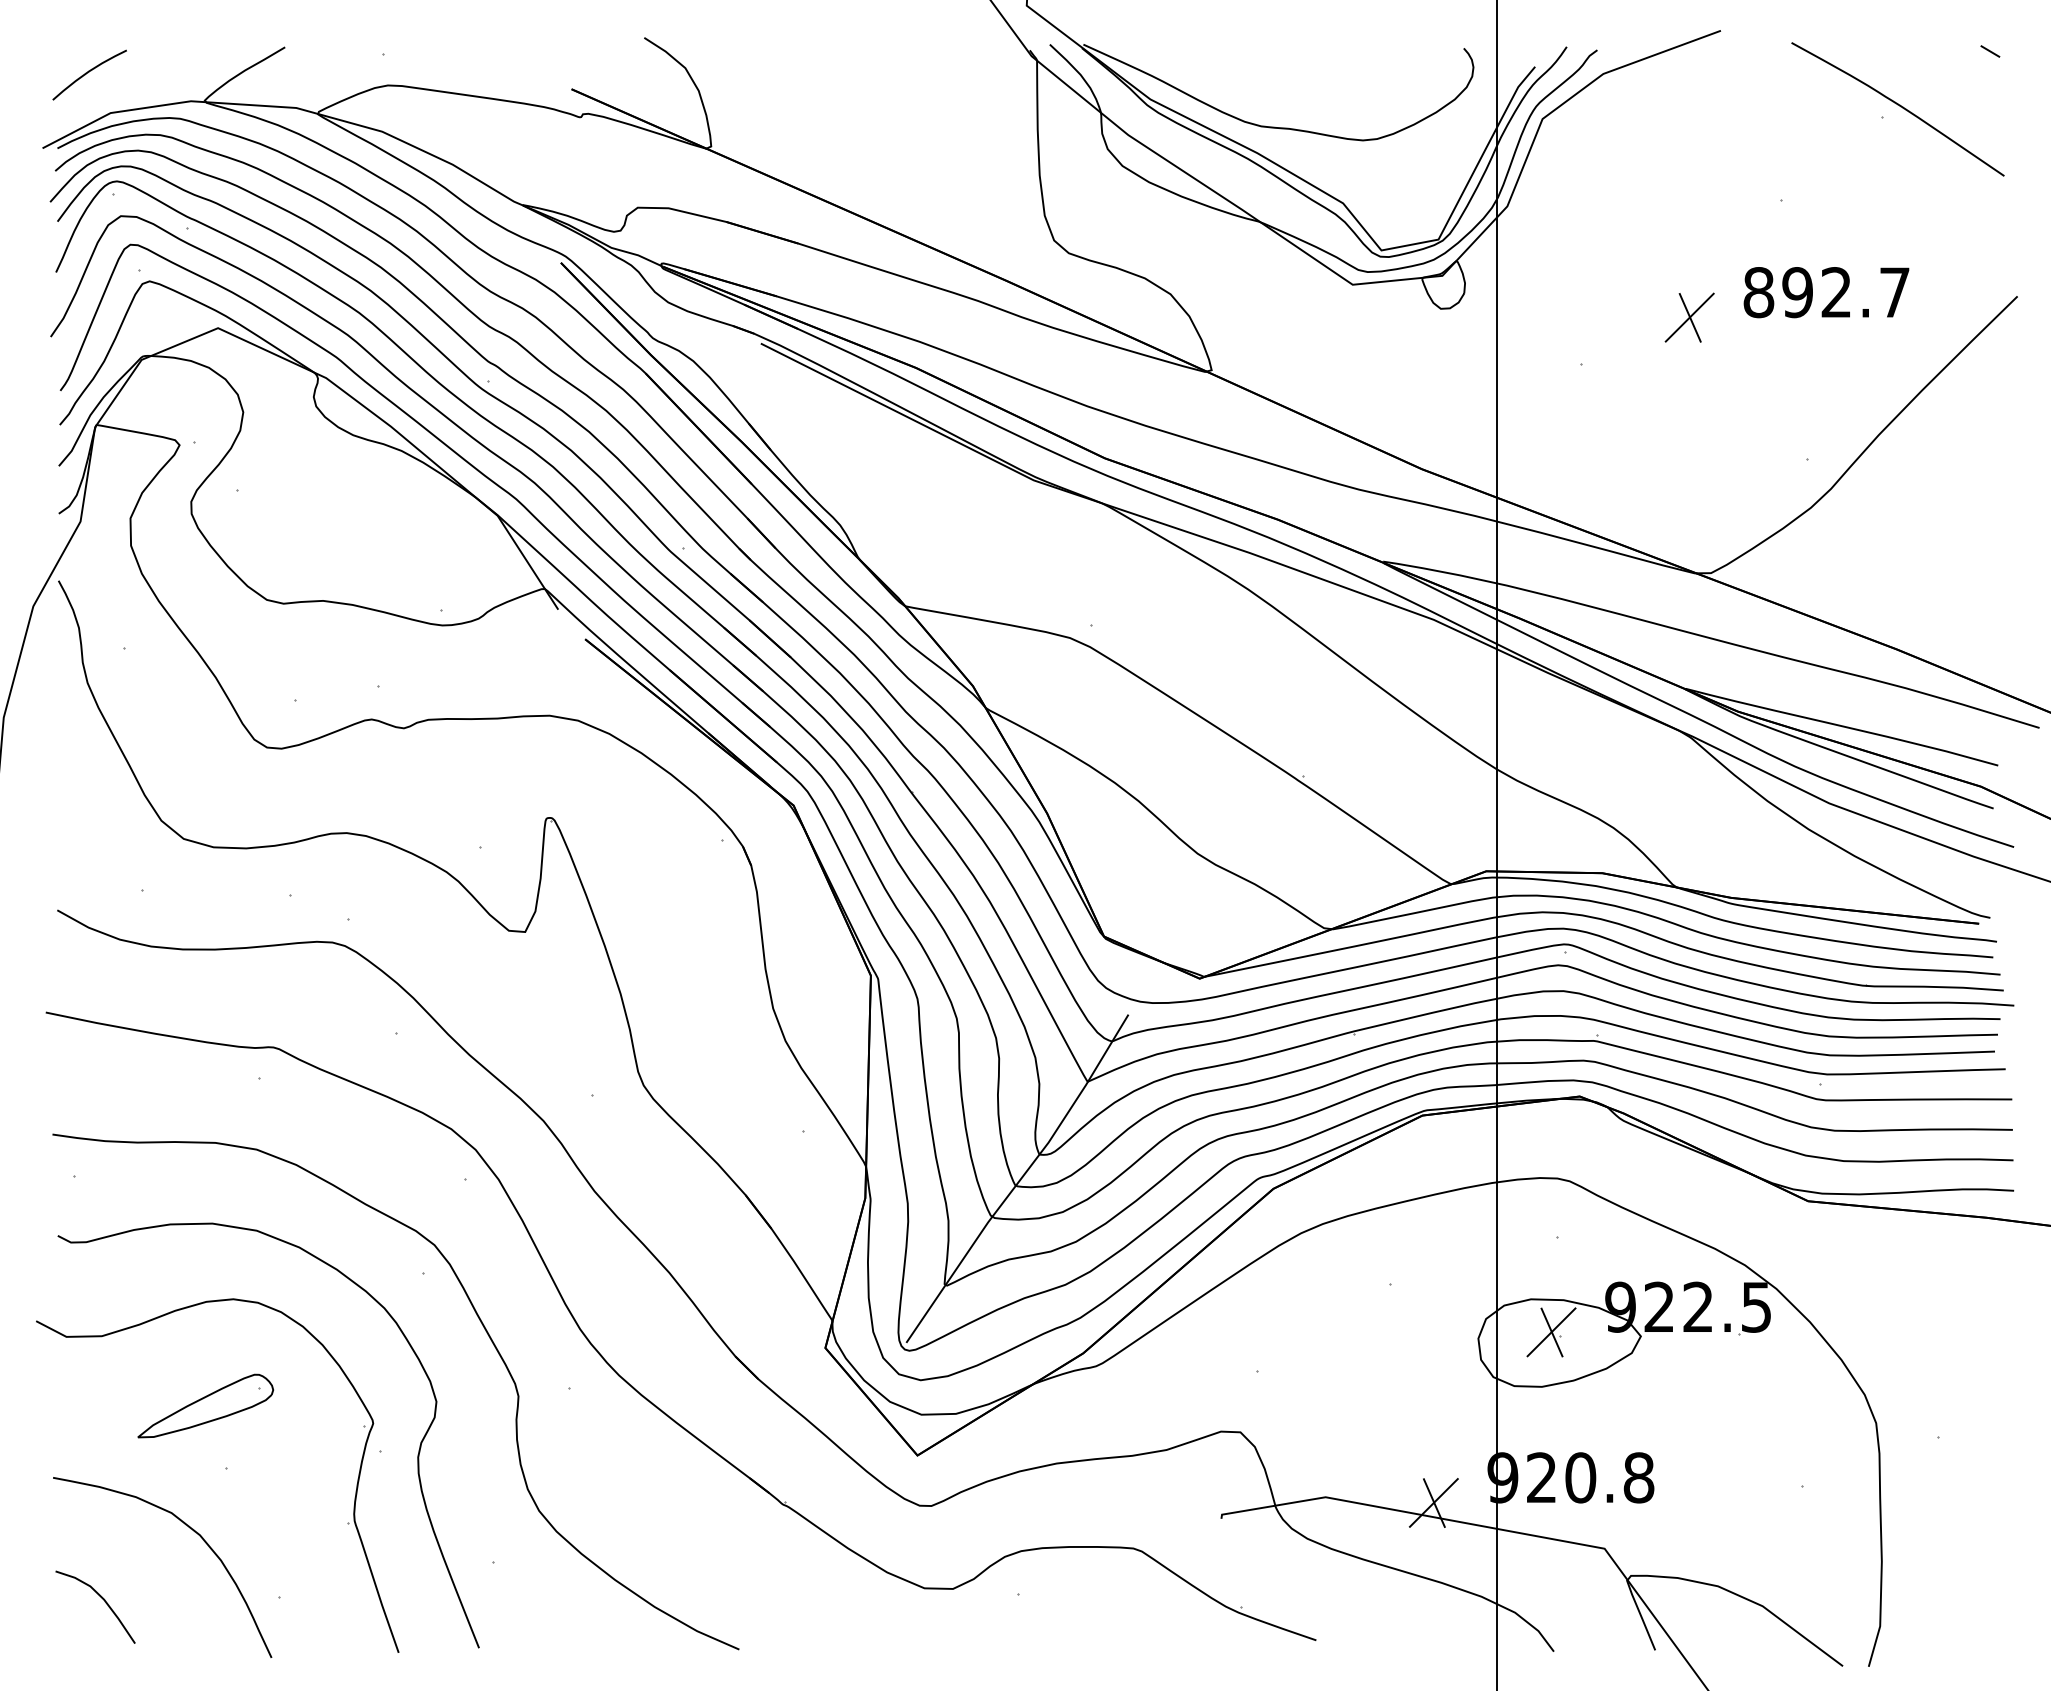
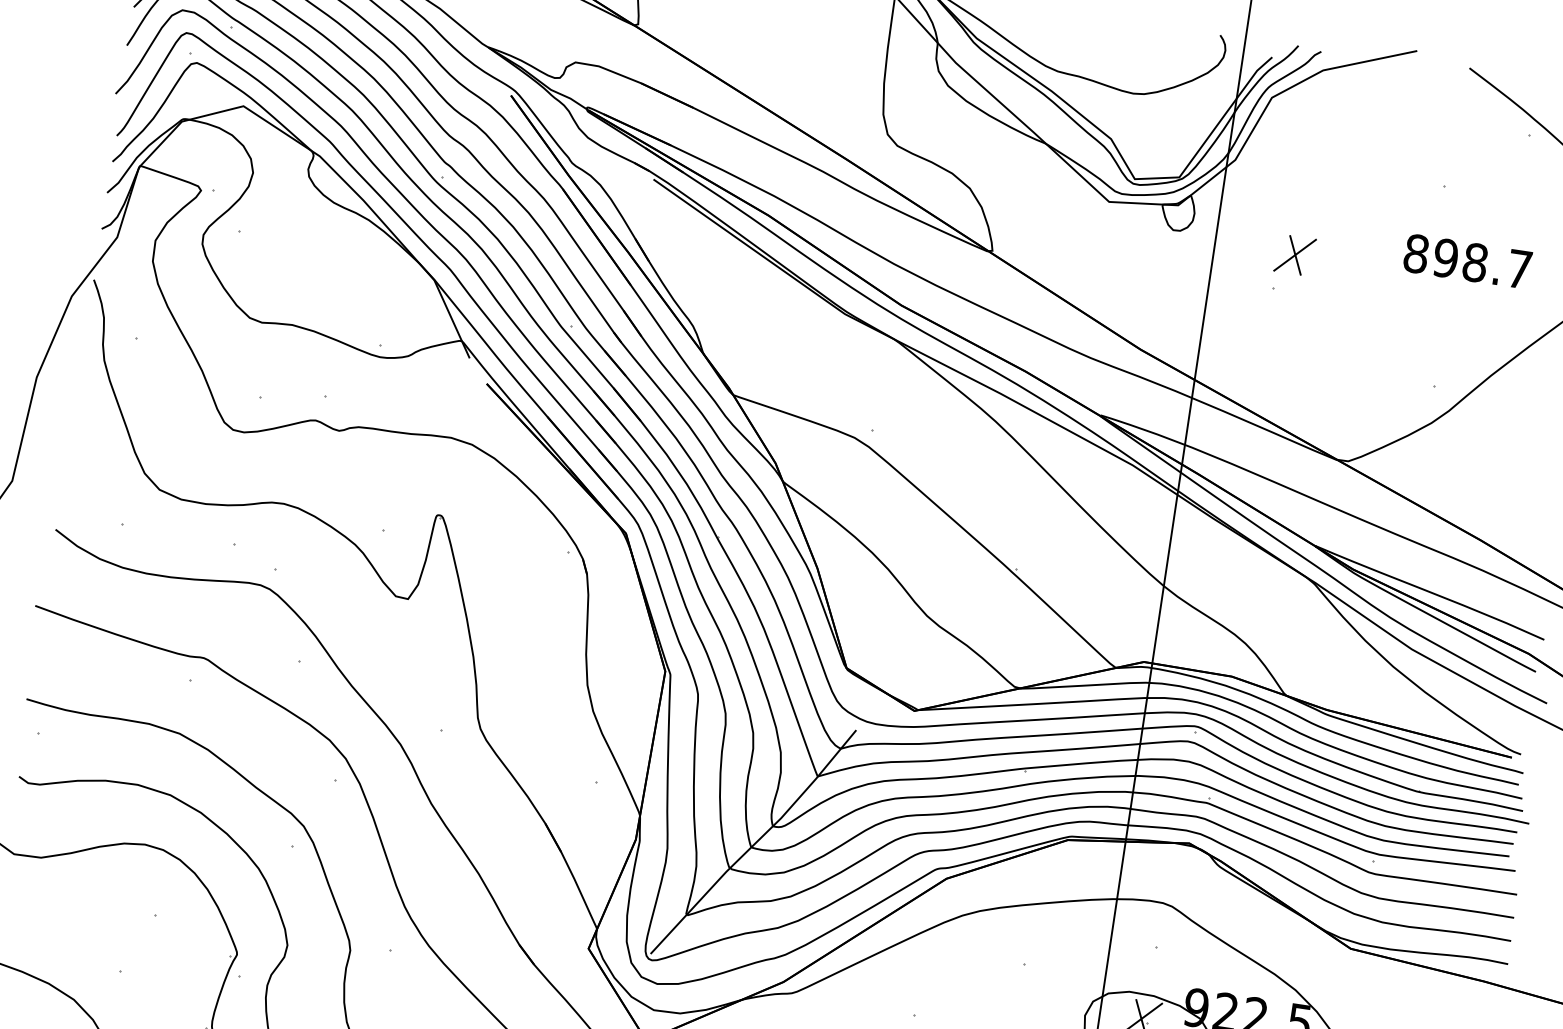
text: (1836, 292) -> (1475, 262), 892.7 -> 898.7
part: (1689, 317) -> (1294, 255), moved
part: (205, 1405) -> (111, 922), removed

